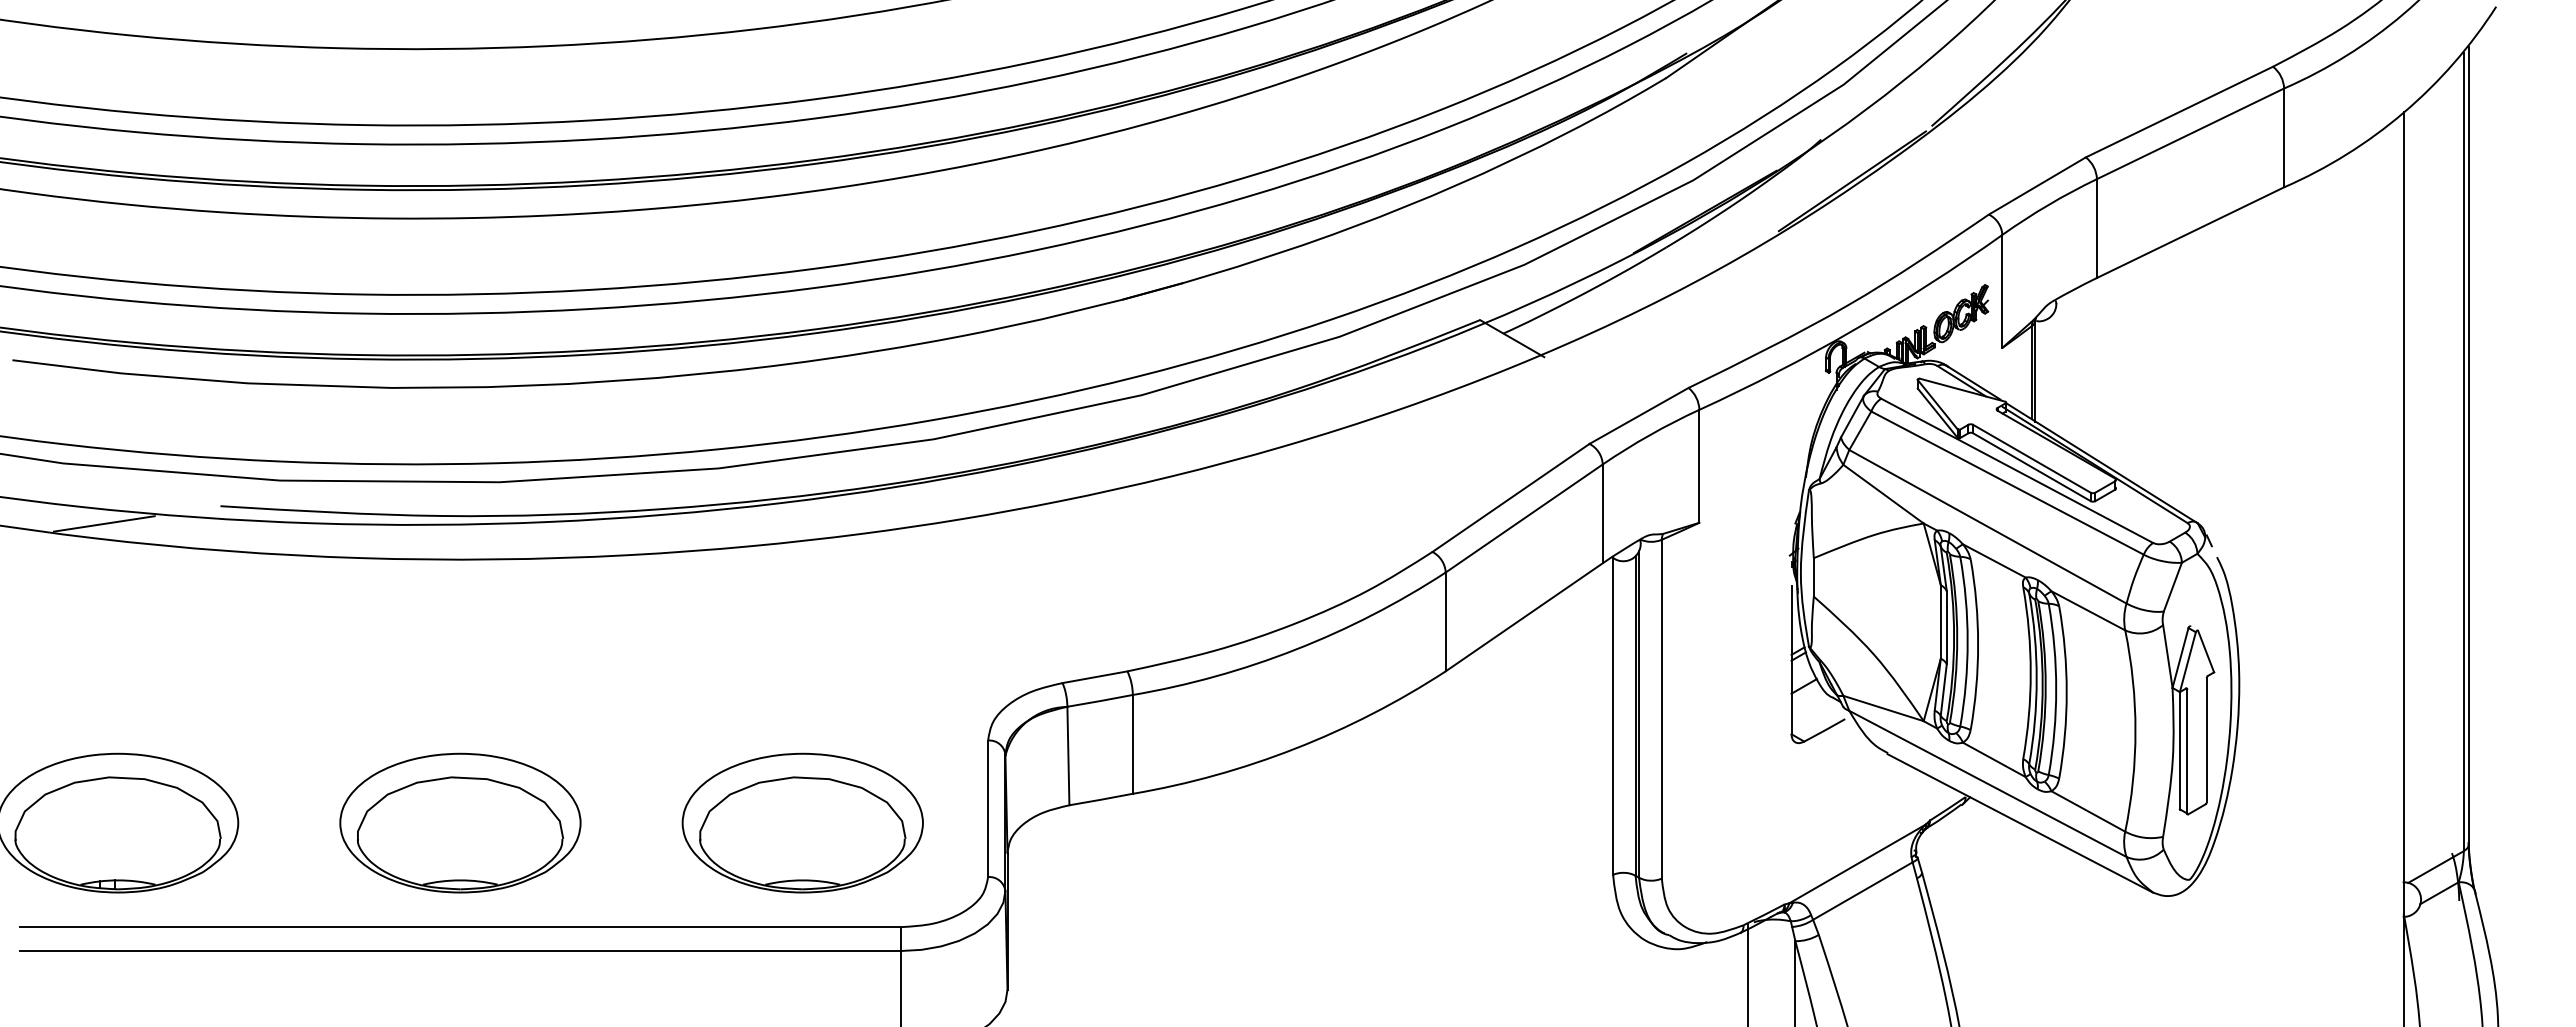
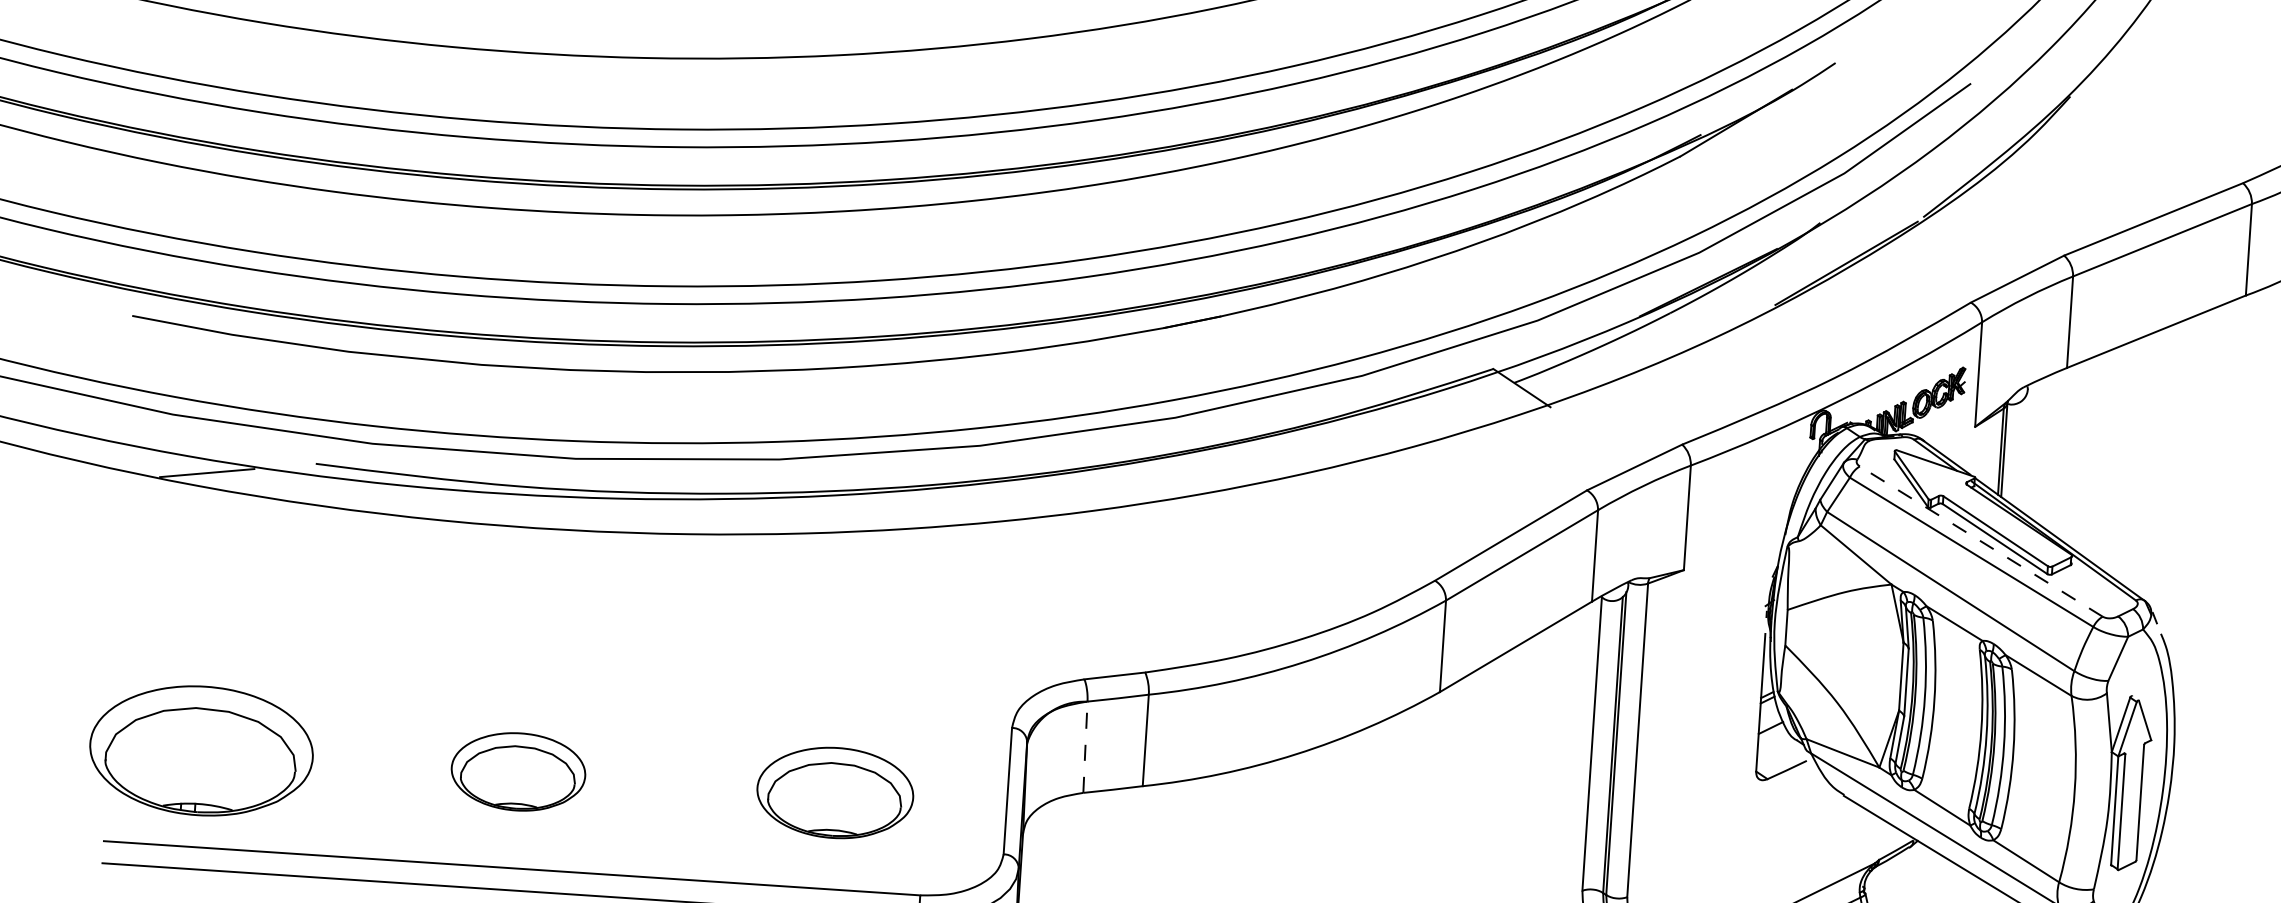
line: (2017, 470) -> (1981, 541), solid -> dashed
line: (1068, 755) -> (1085, 746), solid -> dashed
part: (460, 822) -> (518, 771), size x0.6
part: (802, 822) -> (835, 792), size x0.7

